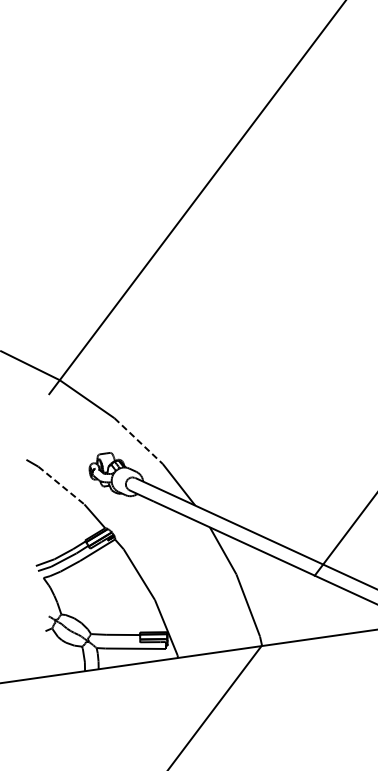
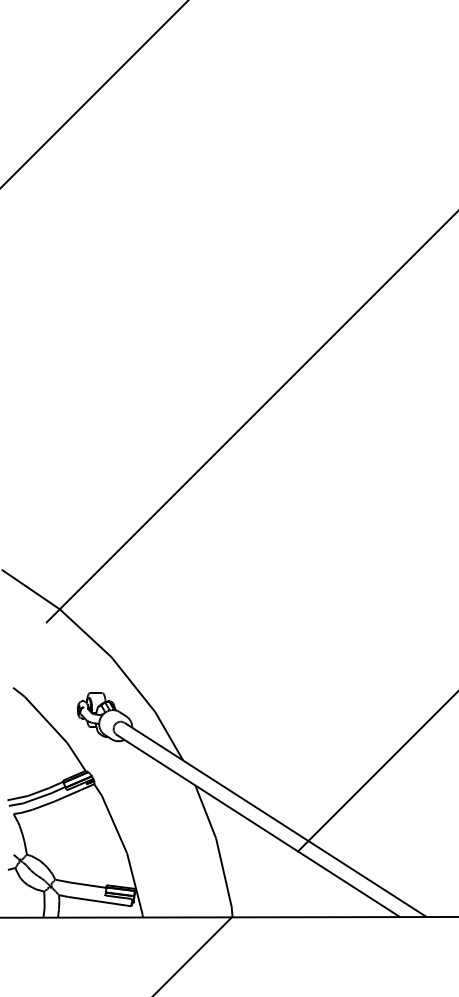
line: (138, 441) -> (133, 685), dashed -> solid
line: (61, 486) -> (46, 720), dashed -> solid

